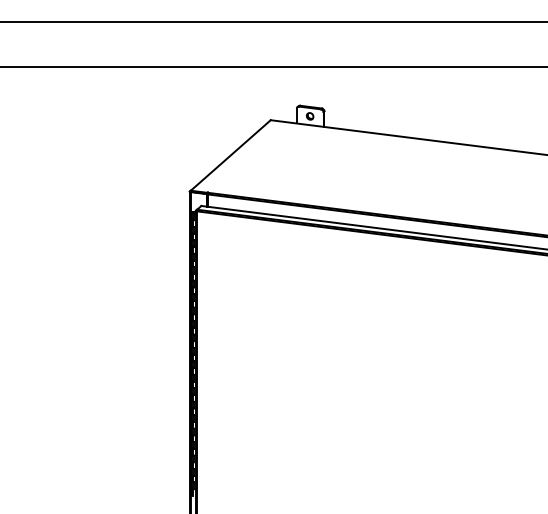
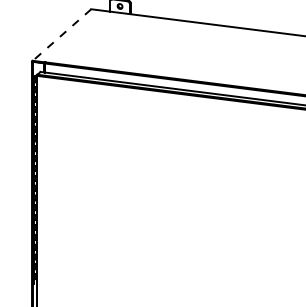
line: (230, 155) -> (61, 35), solid -> dashed

